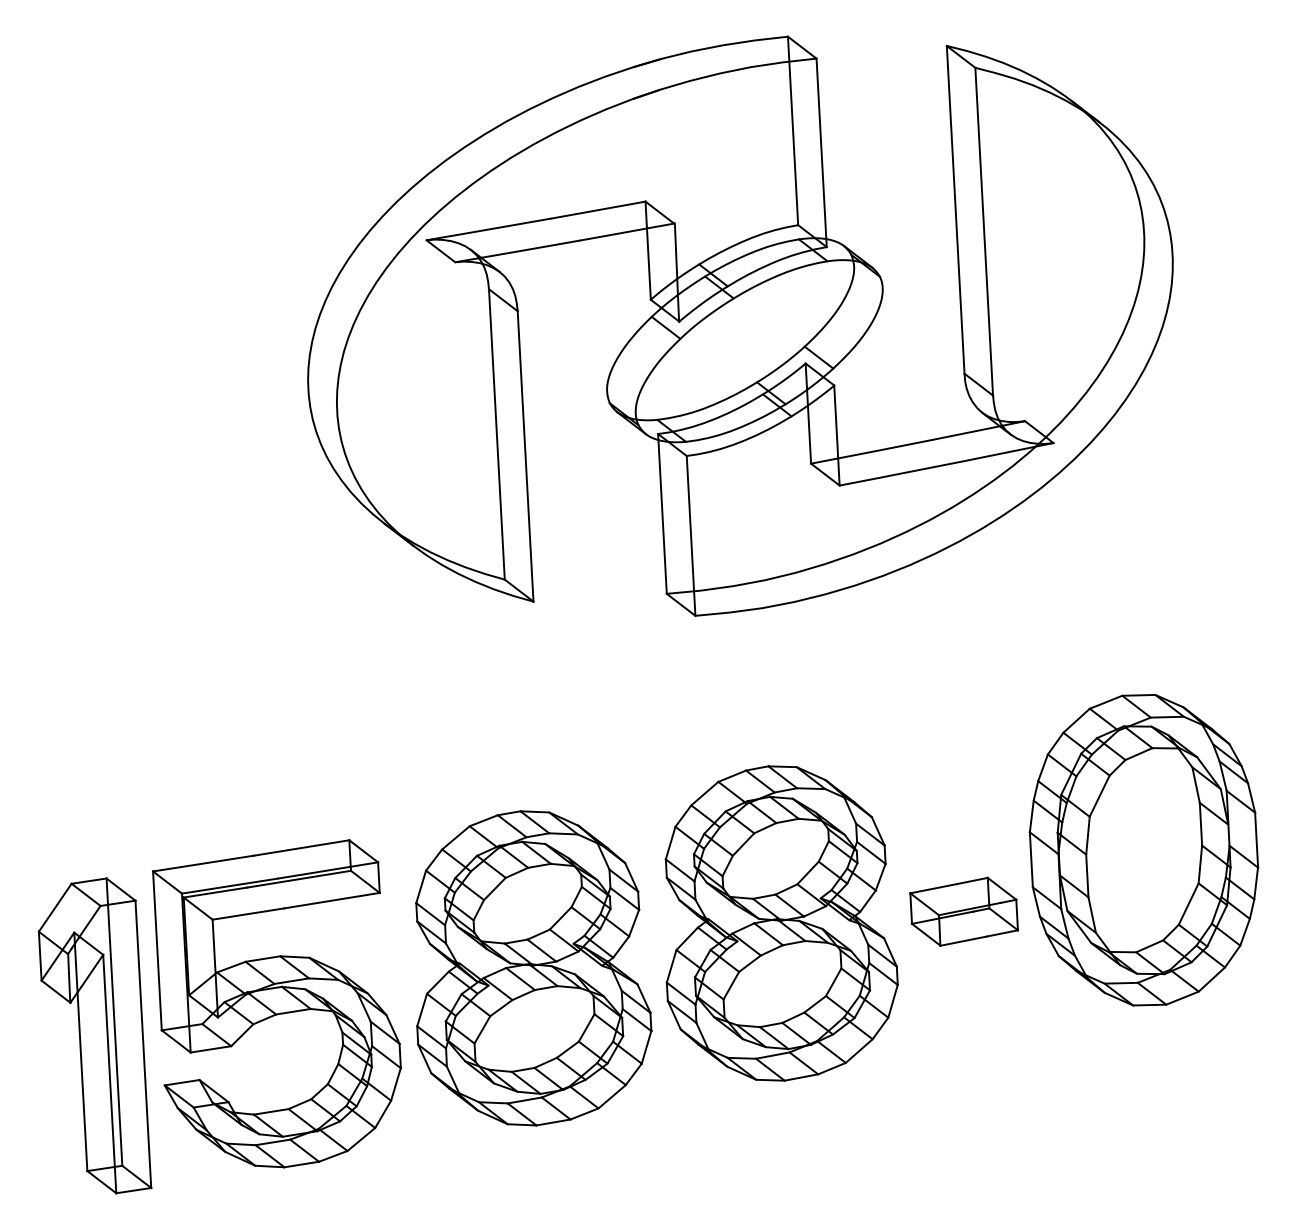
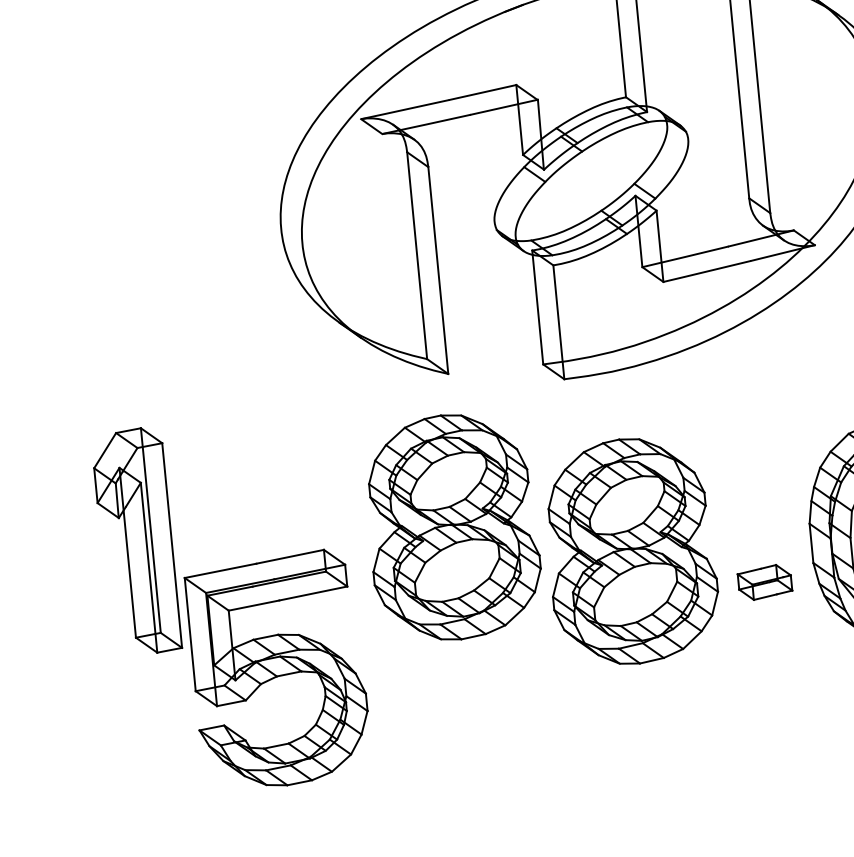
part: (963, 911) -> (764, 582), size x0.7
part: (781, 923) -> (633, 551), moved
part: (533, 968) -> (454, 527), moved
part: (94, 1035) -> (137, 540), moved

